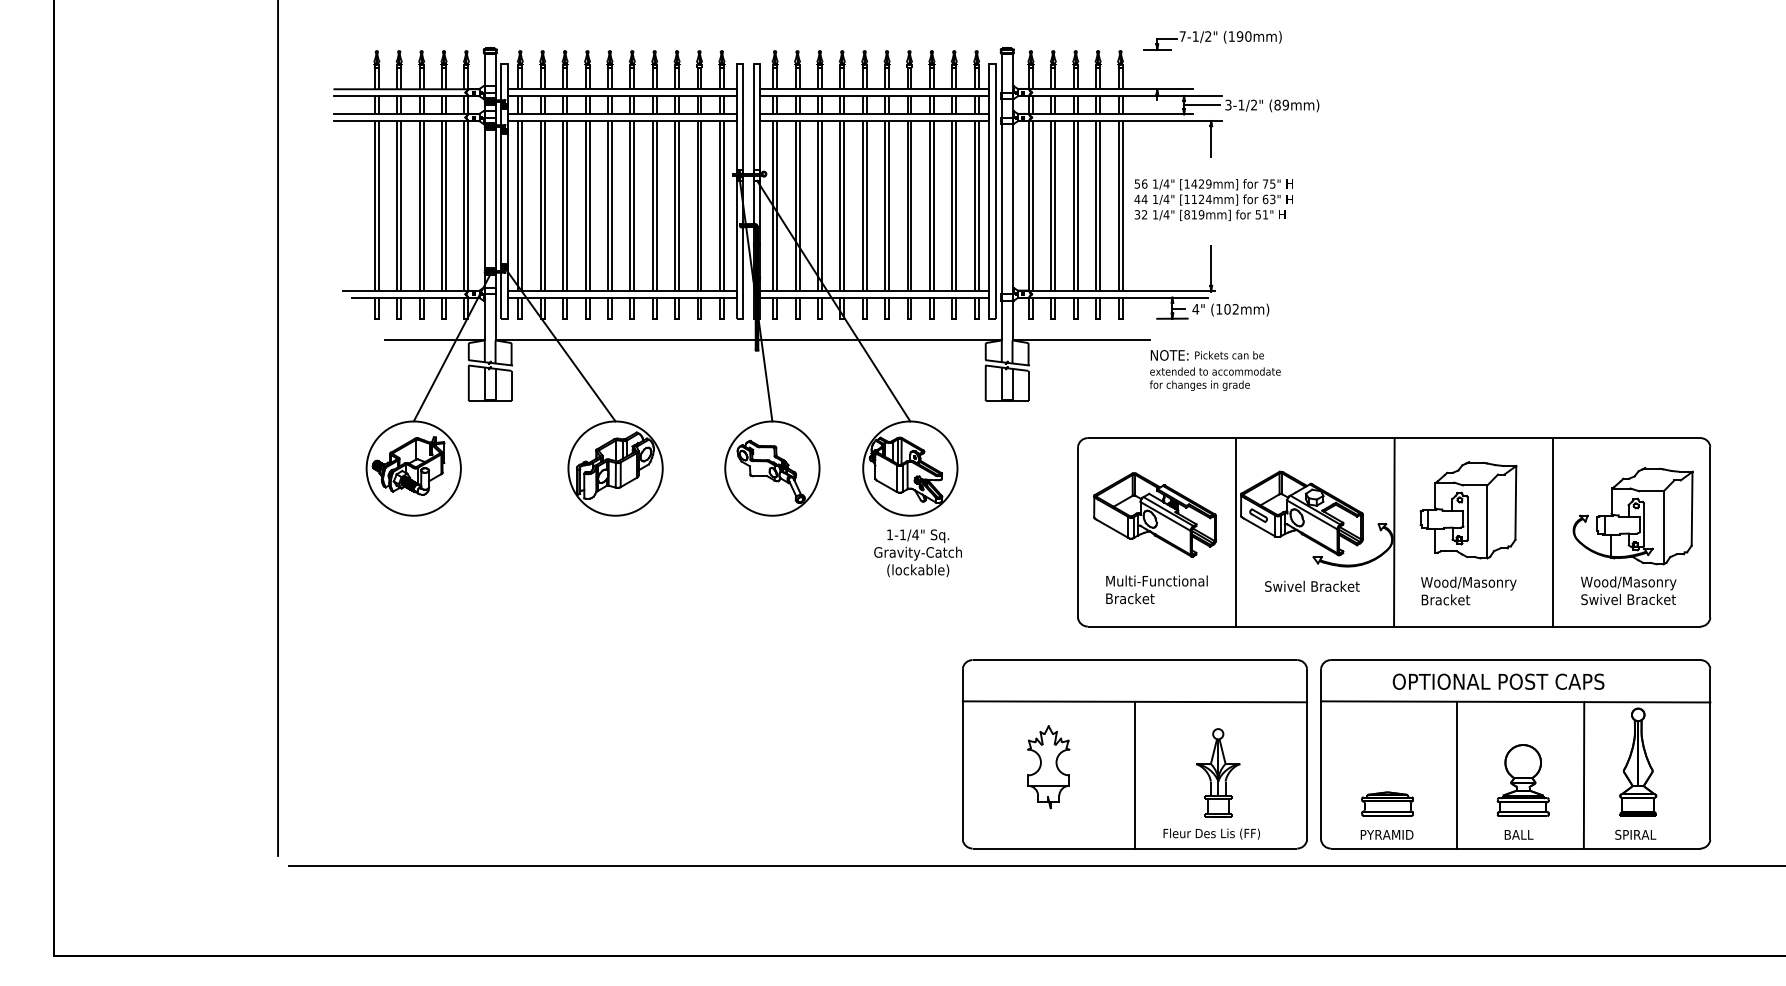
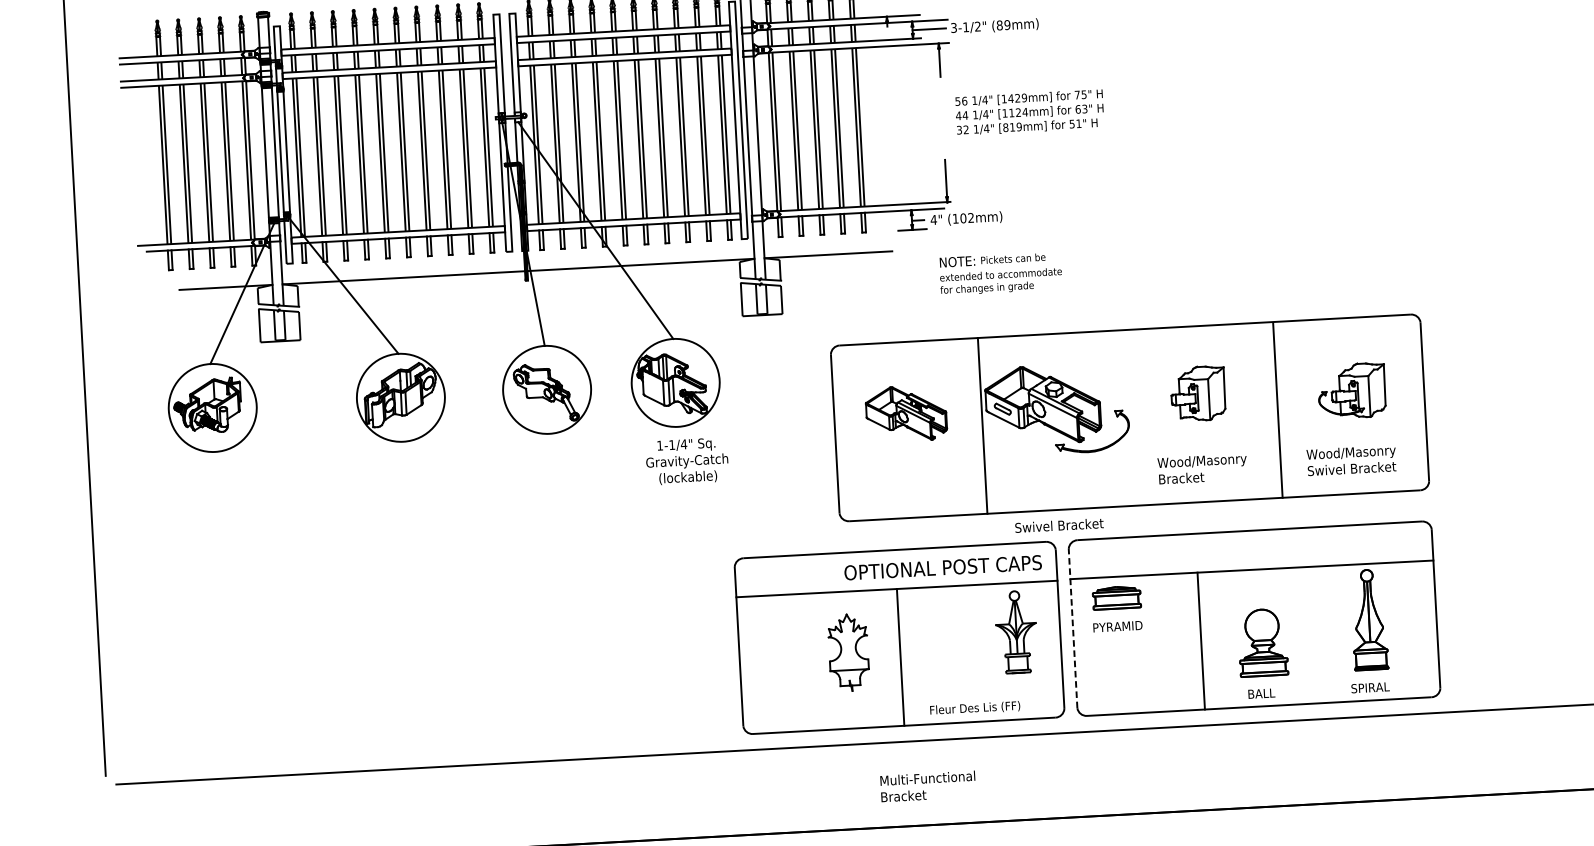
text: (1213, 199) -> (1029, 112), moved
text: (1214, 370) -> (1000, 273), moved
part: (1468, 510) -> (1198, 393), size x0.6
part: (1155, 514) -> (906, 413), size x0.7
part: (1632, 516) -> (1351, 391), size x0.6
line: (1394, 532) -> (1130, 418), removed
text: (1312, 585) -> (1059, 524), moved
text: (1156, 589) -> (927, 786), moved
text: (1498, 681) -> (943, 567), moved
line: (1321, 753) -> (1073, 627), solid -> dashed
part: (1048, 767) -> (848, 653), moved
part: (1218, 772) -> (1016, 631), moved
line: (1583, 775) -> (1318, 635), removed
part: (1386, 815) -> (1116, 608), moved

